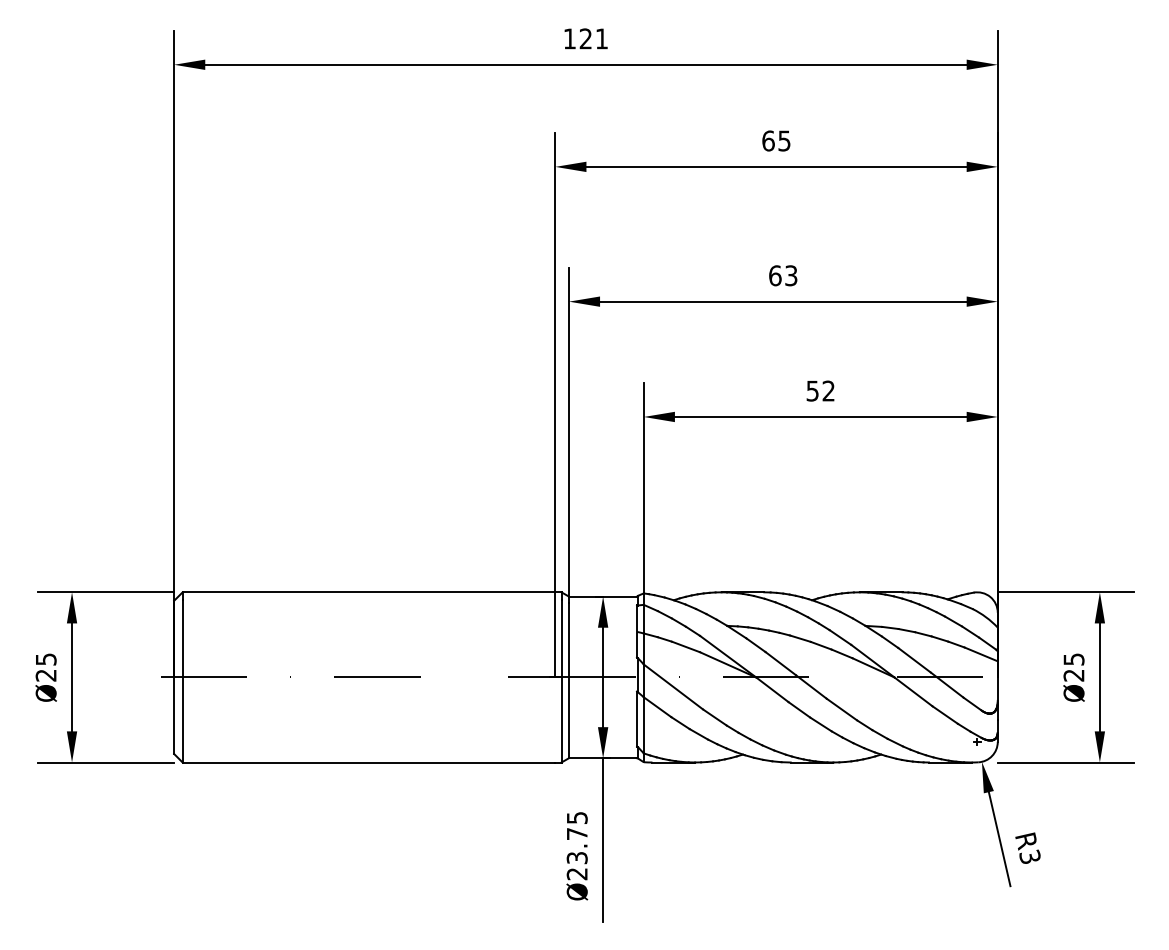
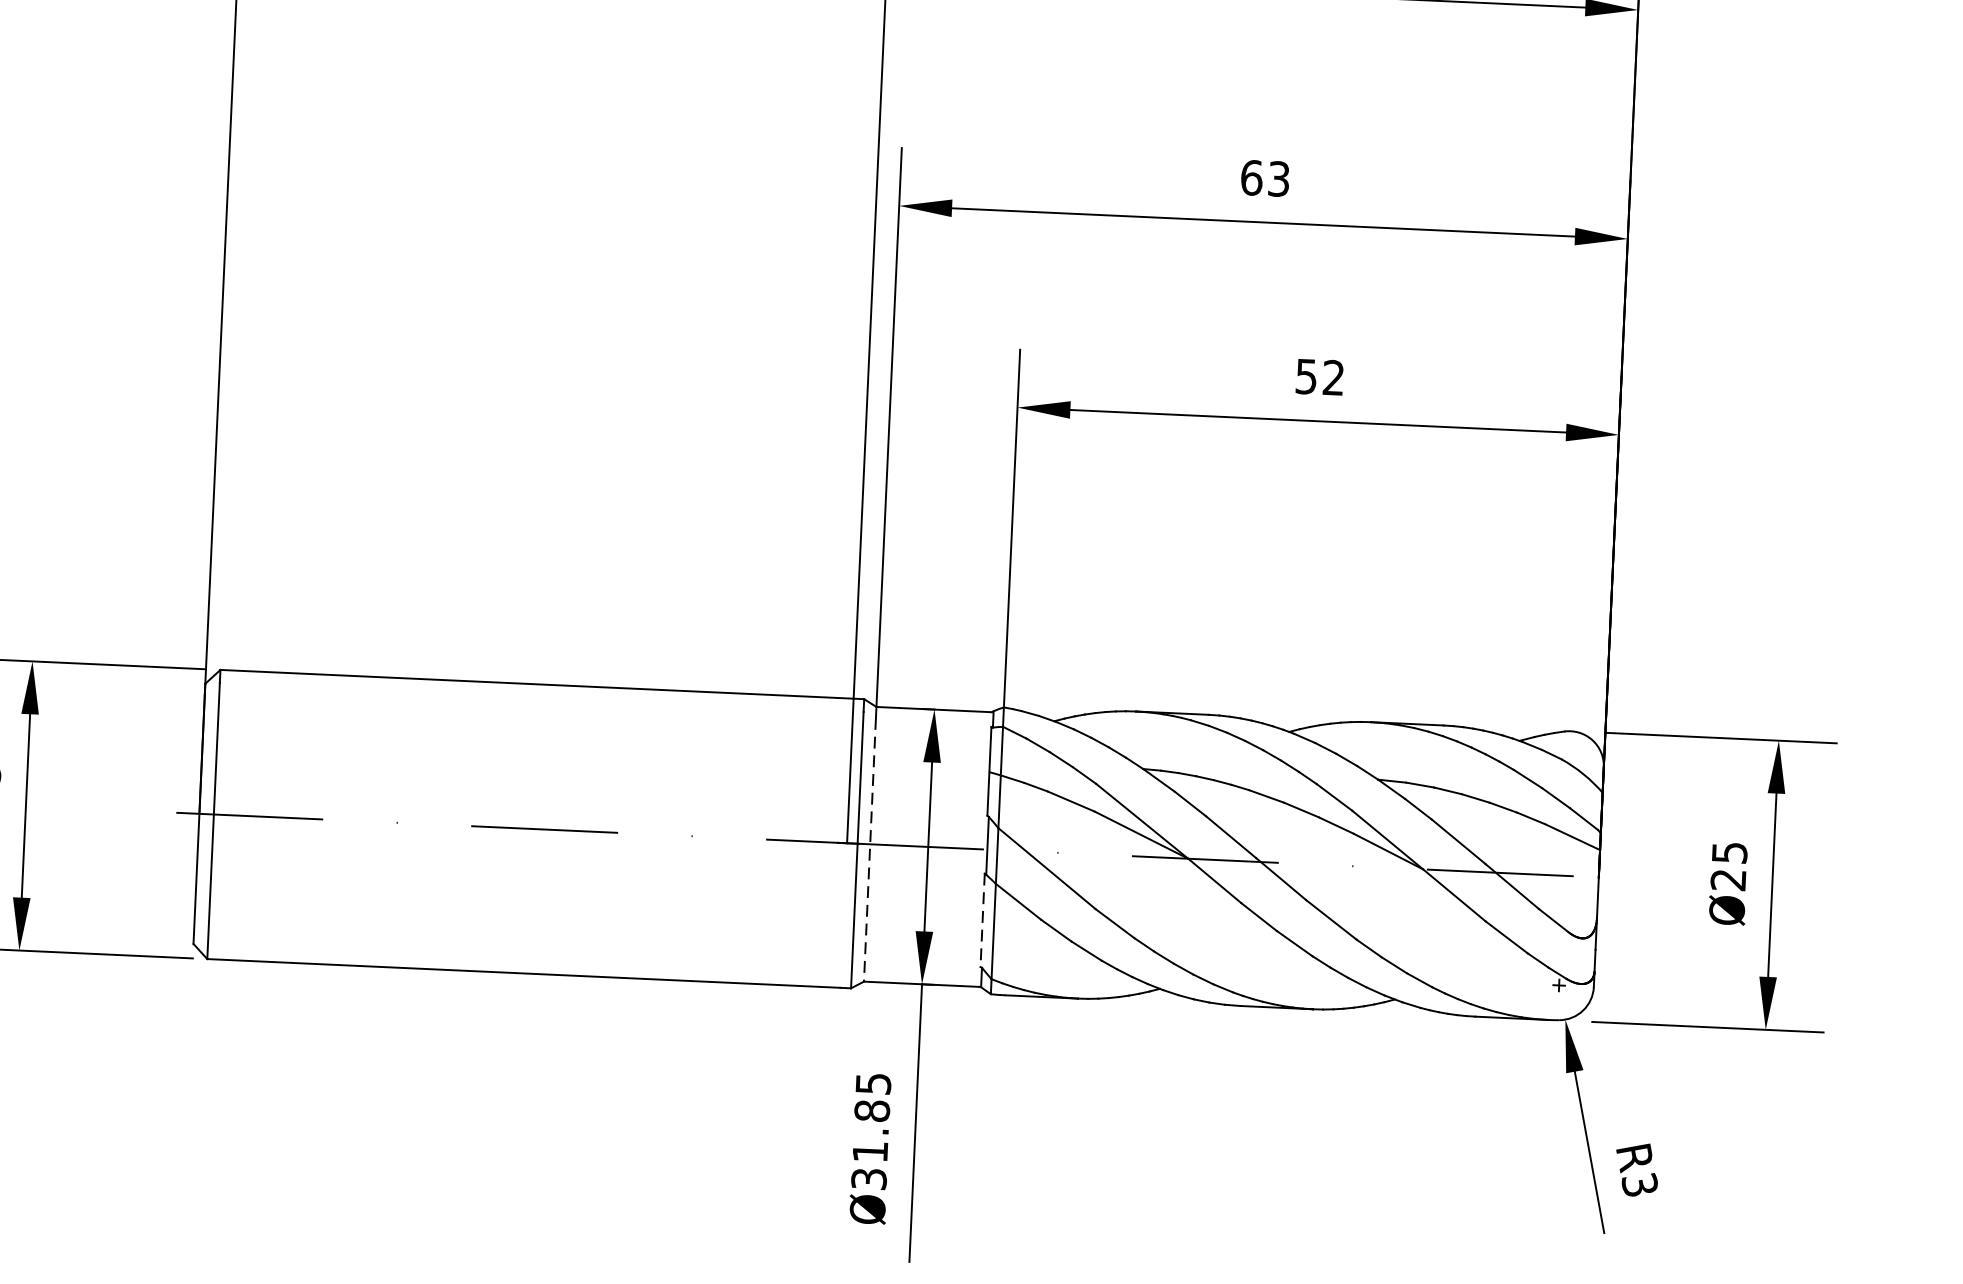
line: (568, 680) -> (869, 849), solid -> dashed
line: (637, 719) -> (983, 921), solid -> dashed
text: (576, 853) -> (869, 1144), Ø23.75 -> Ø31.85

